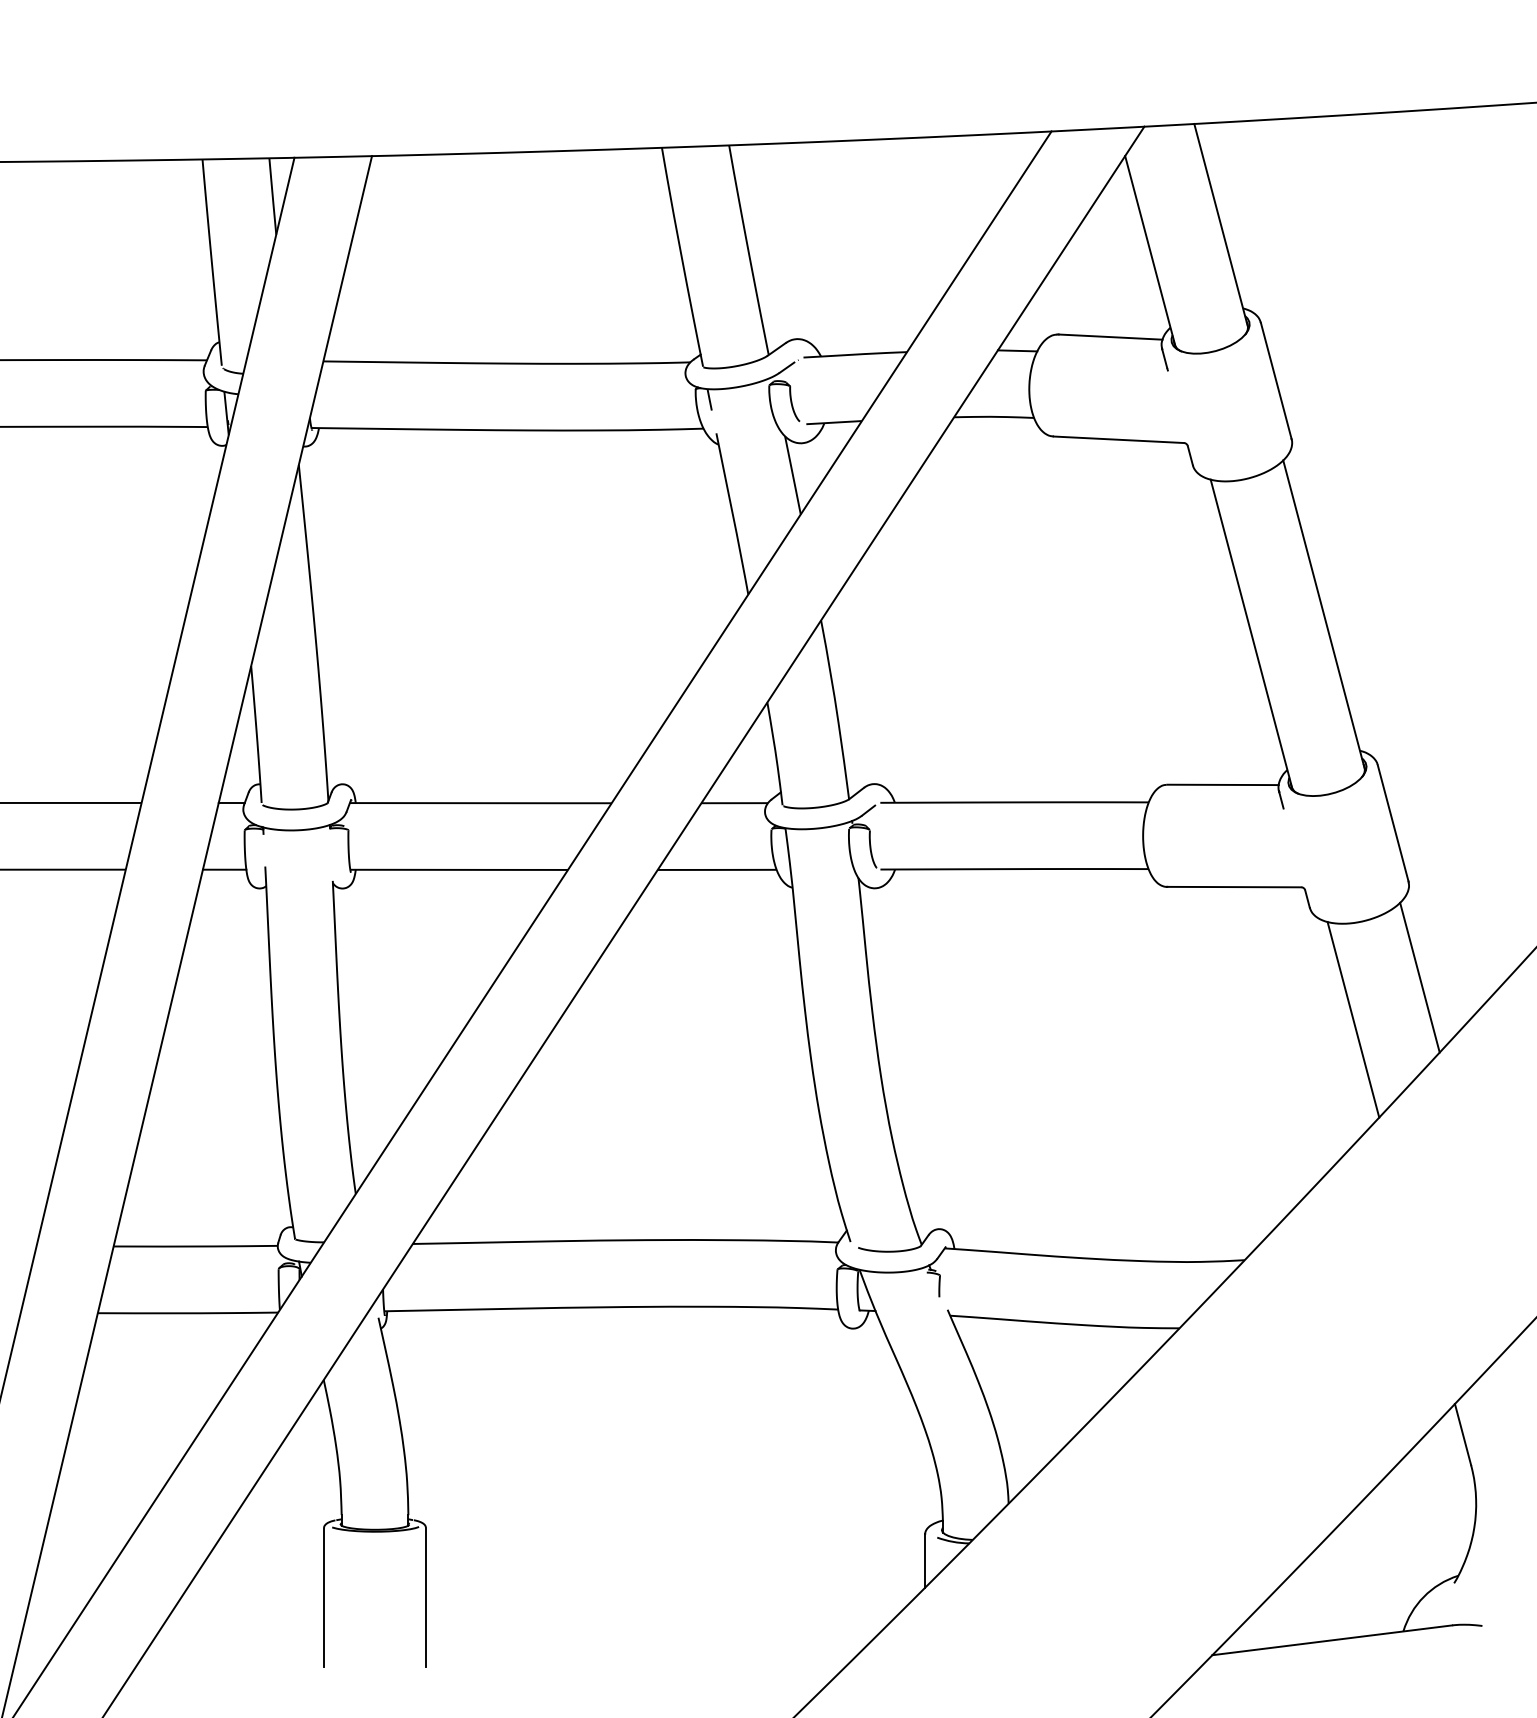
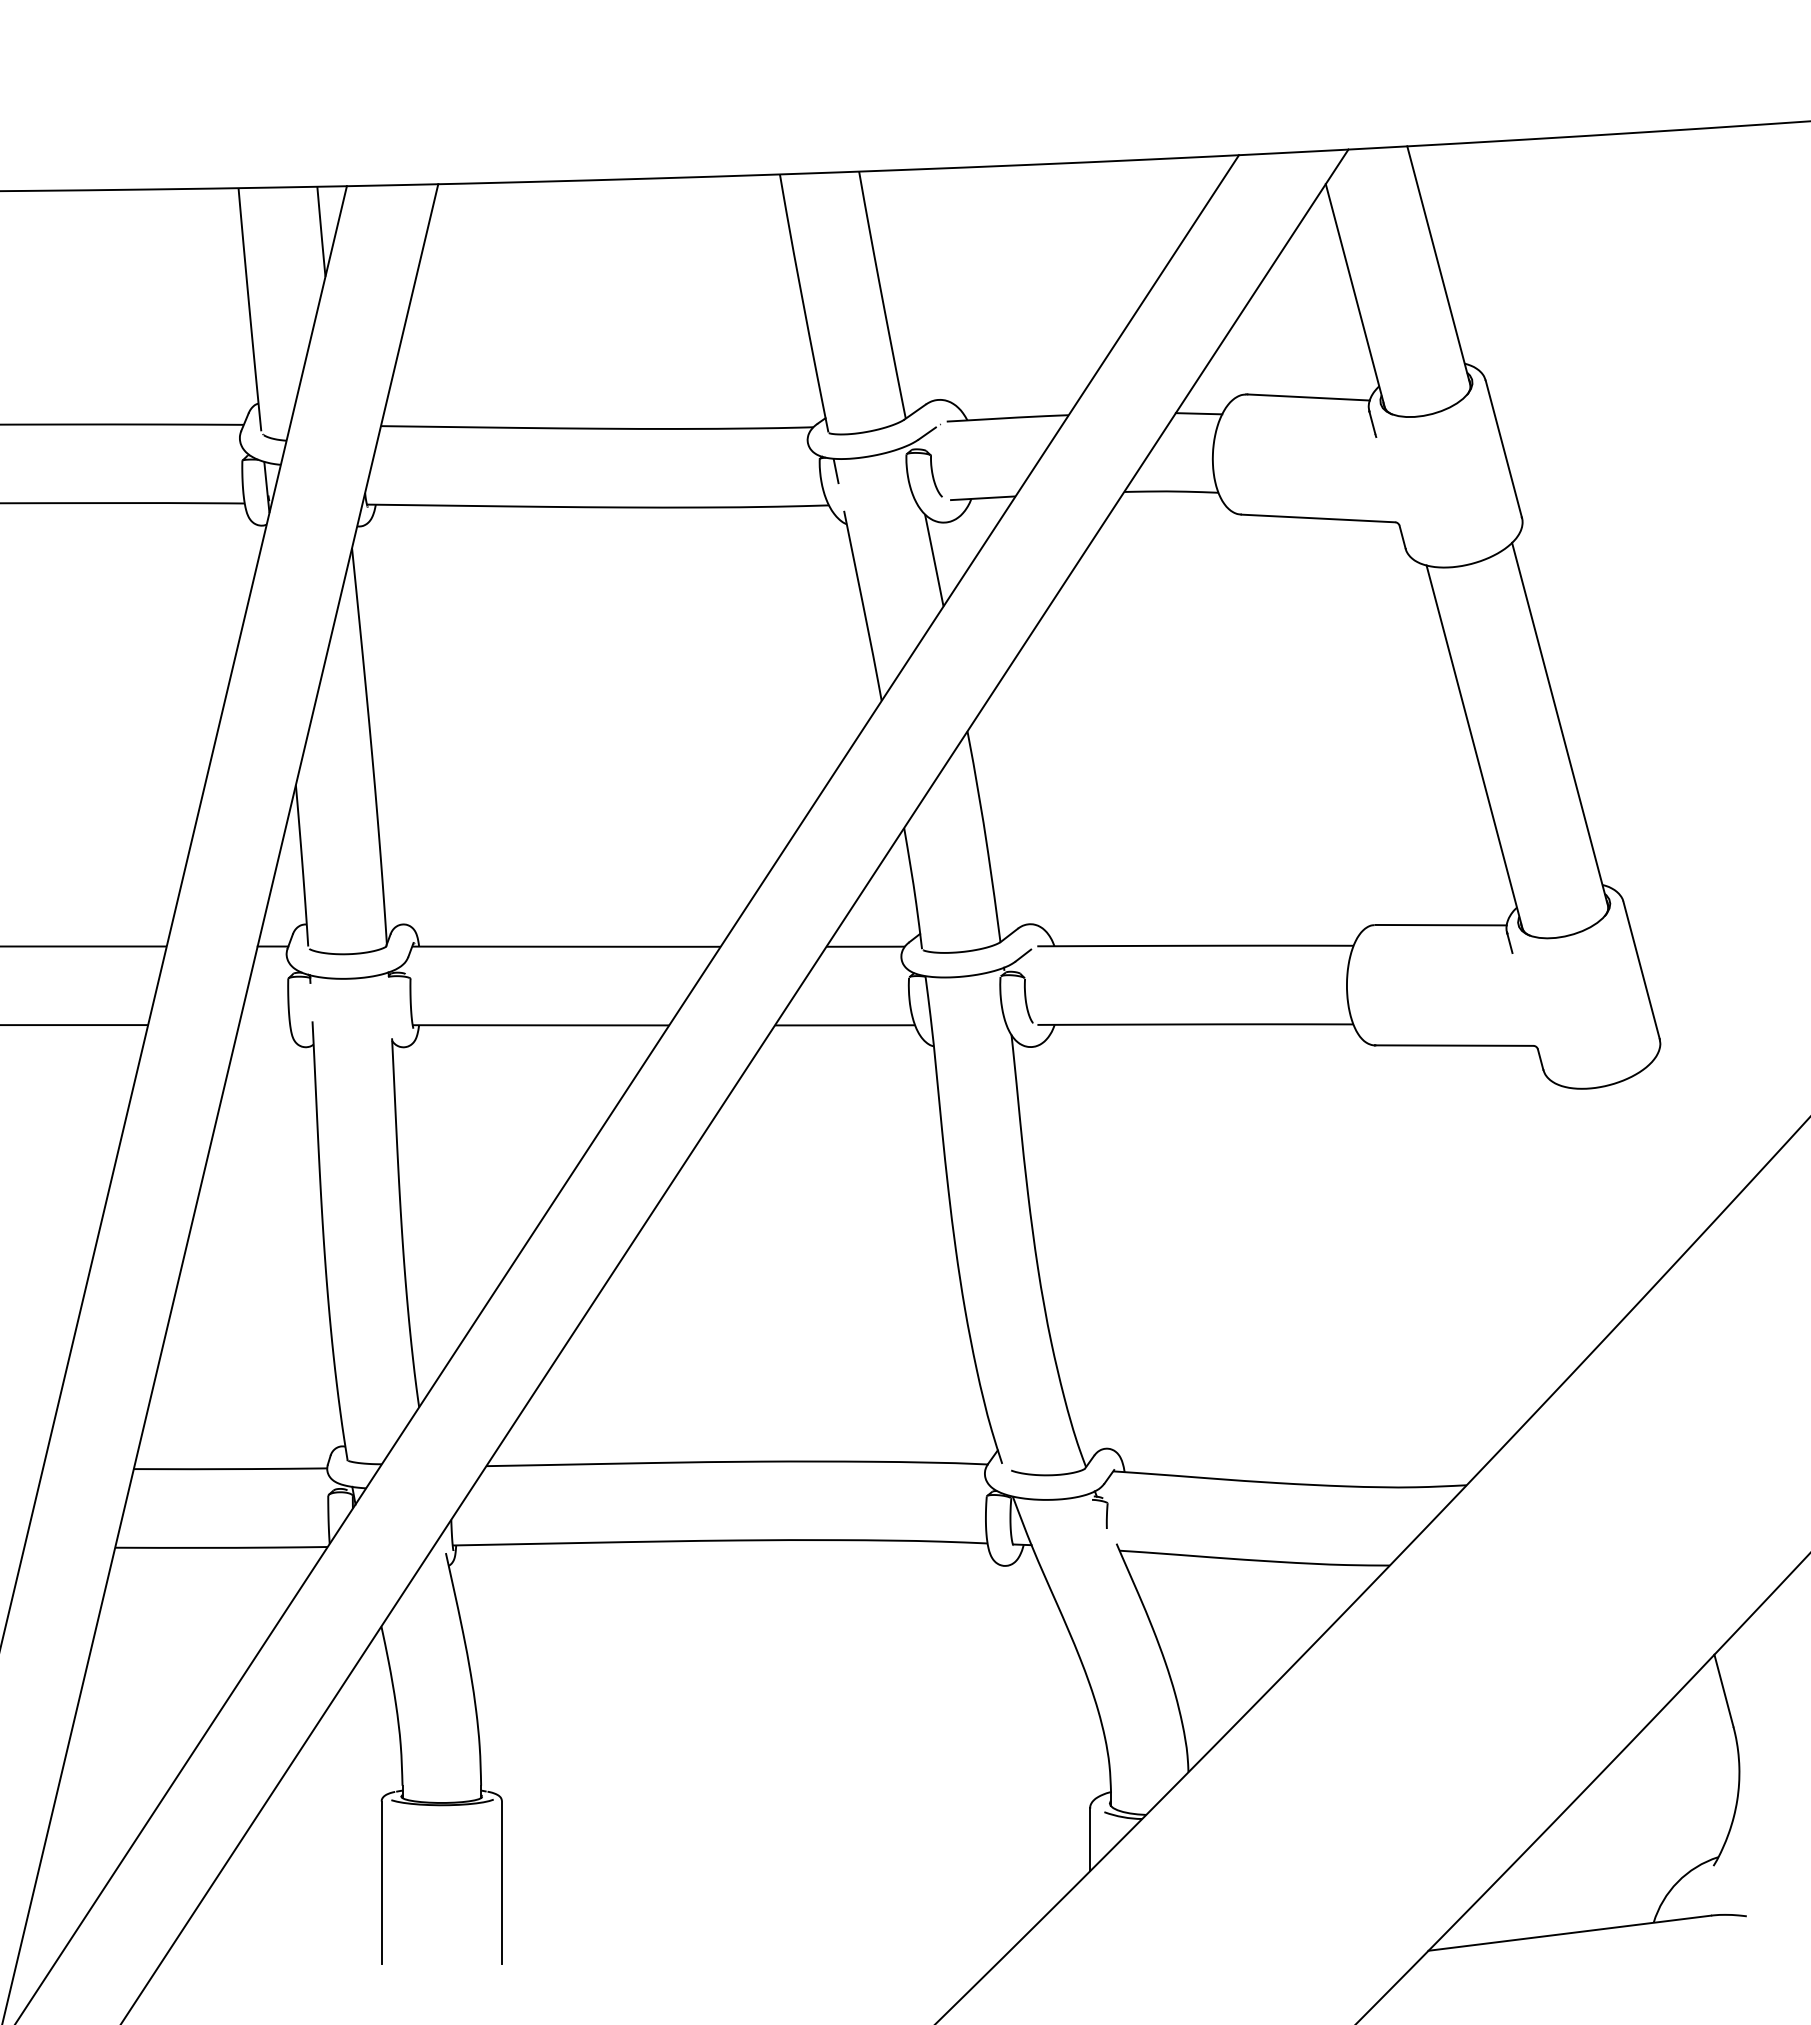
line: (224, 870) -> (264, 1025), removed
line: (1419, 977) -> (1672, 1152), removed
line: (1353, 1019) -> (1594, 1201), removed

